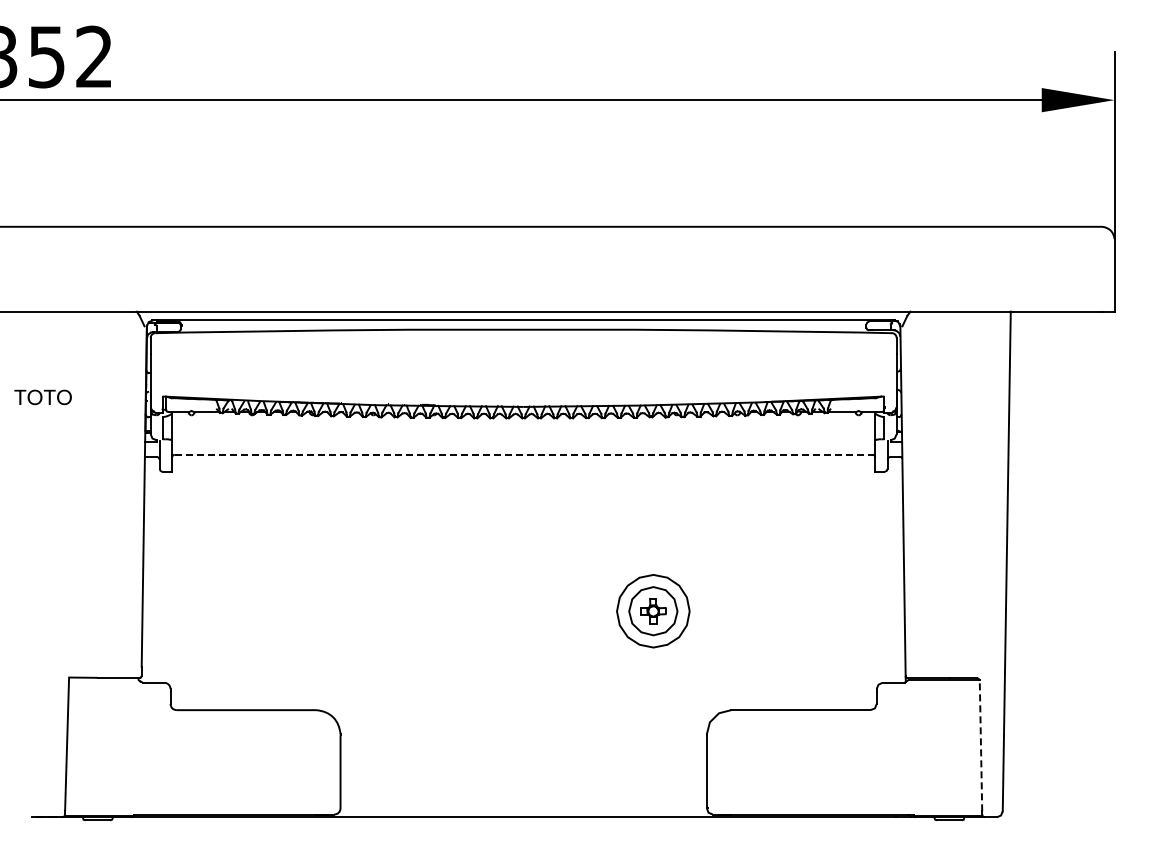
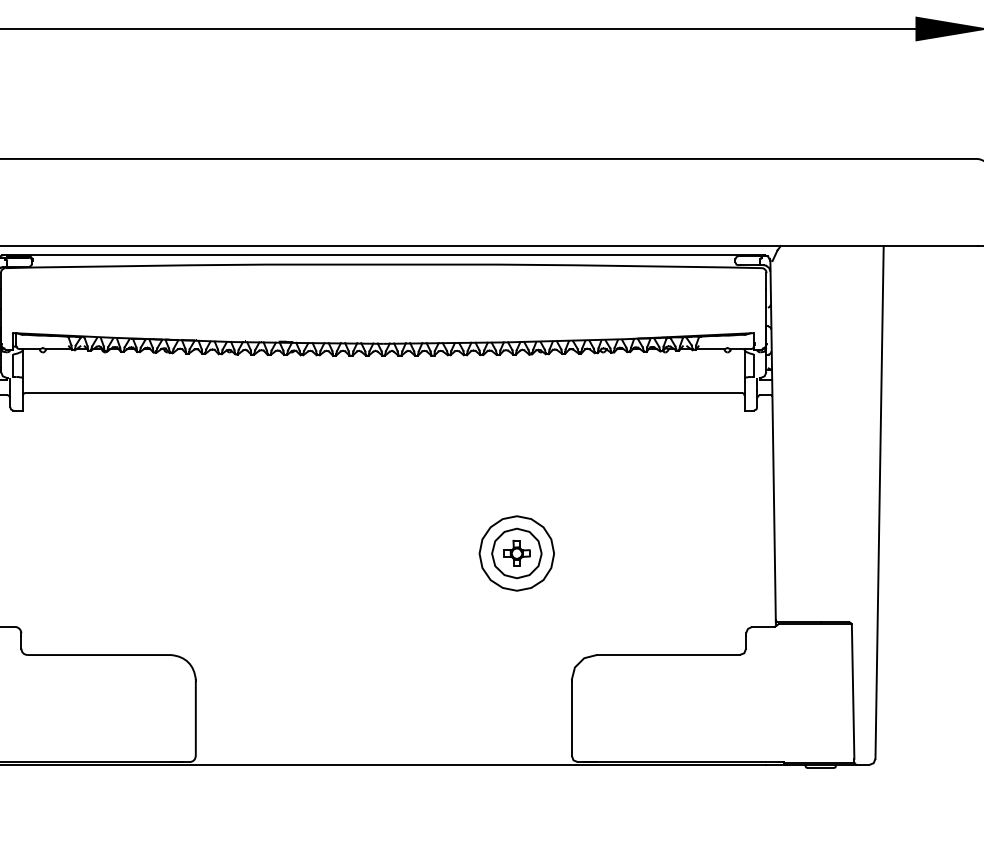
line: (523, 454) -> (383, 392), dashed -> solid
line: (980, 745) -> (852, 691), dashed -> solid

